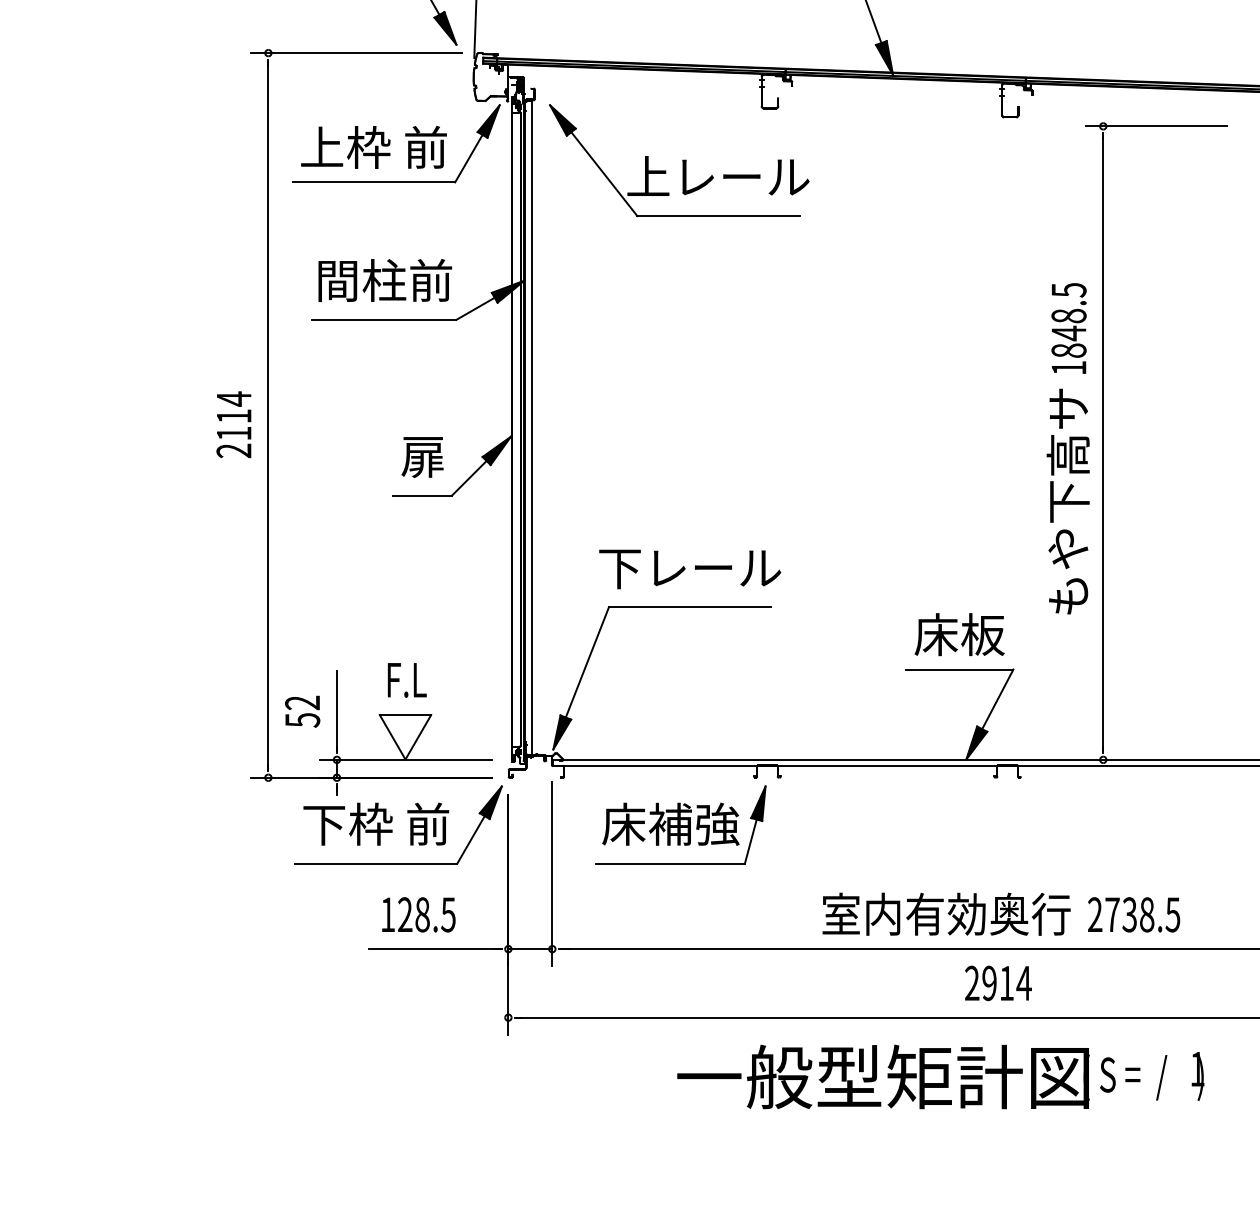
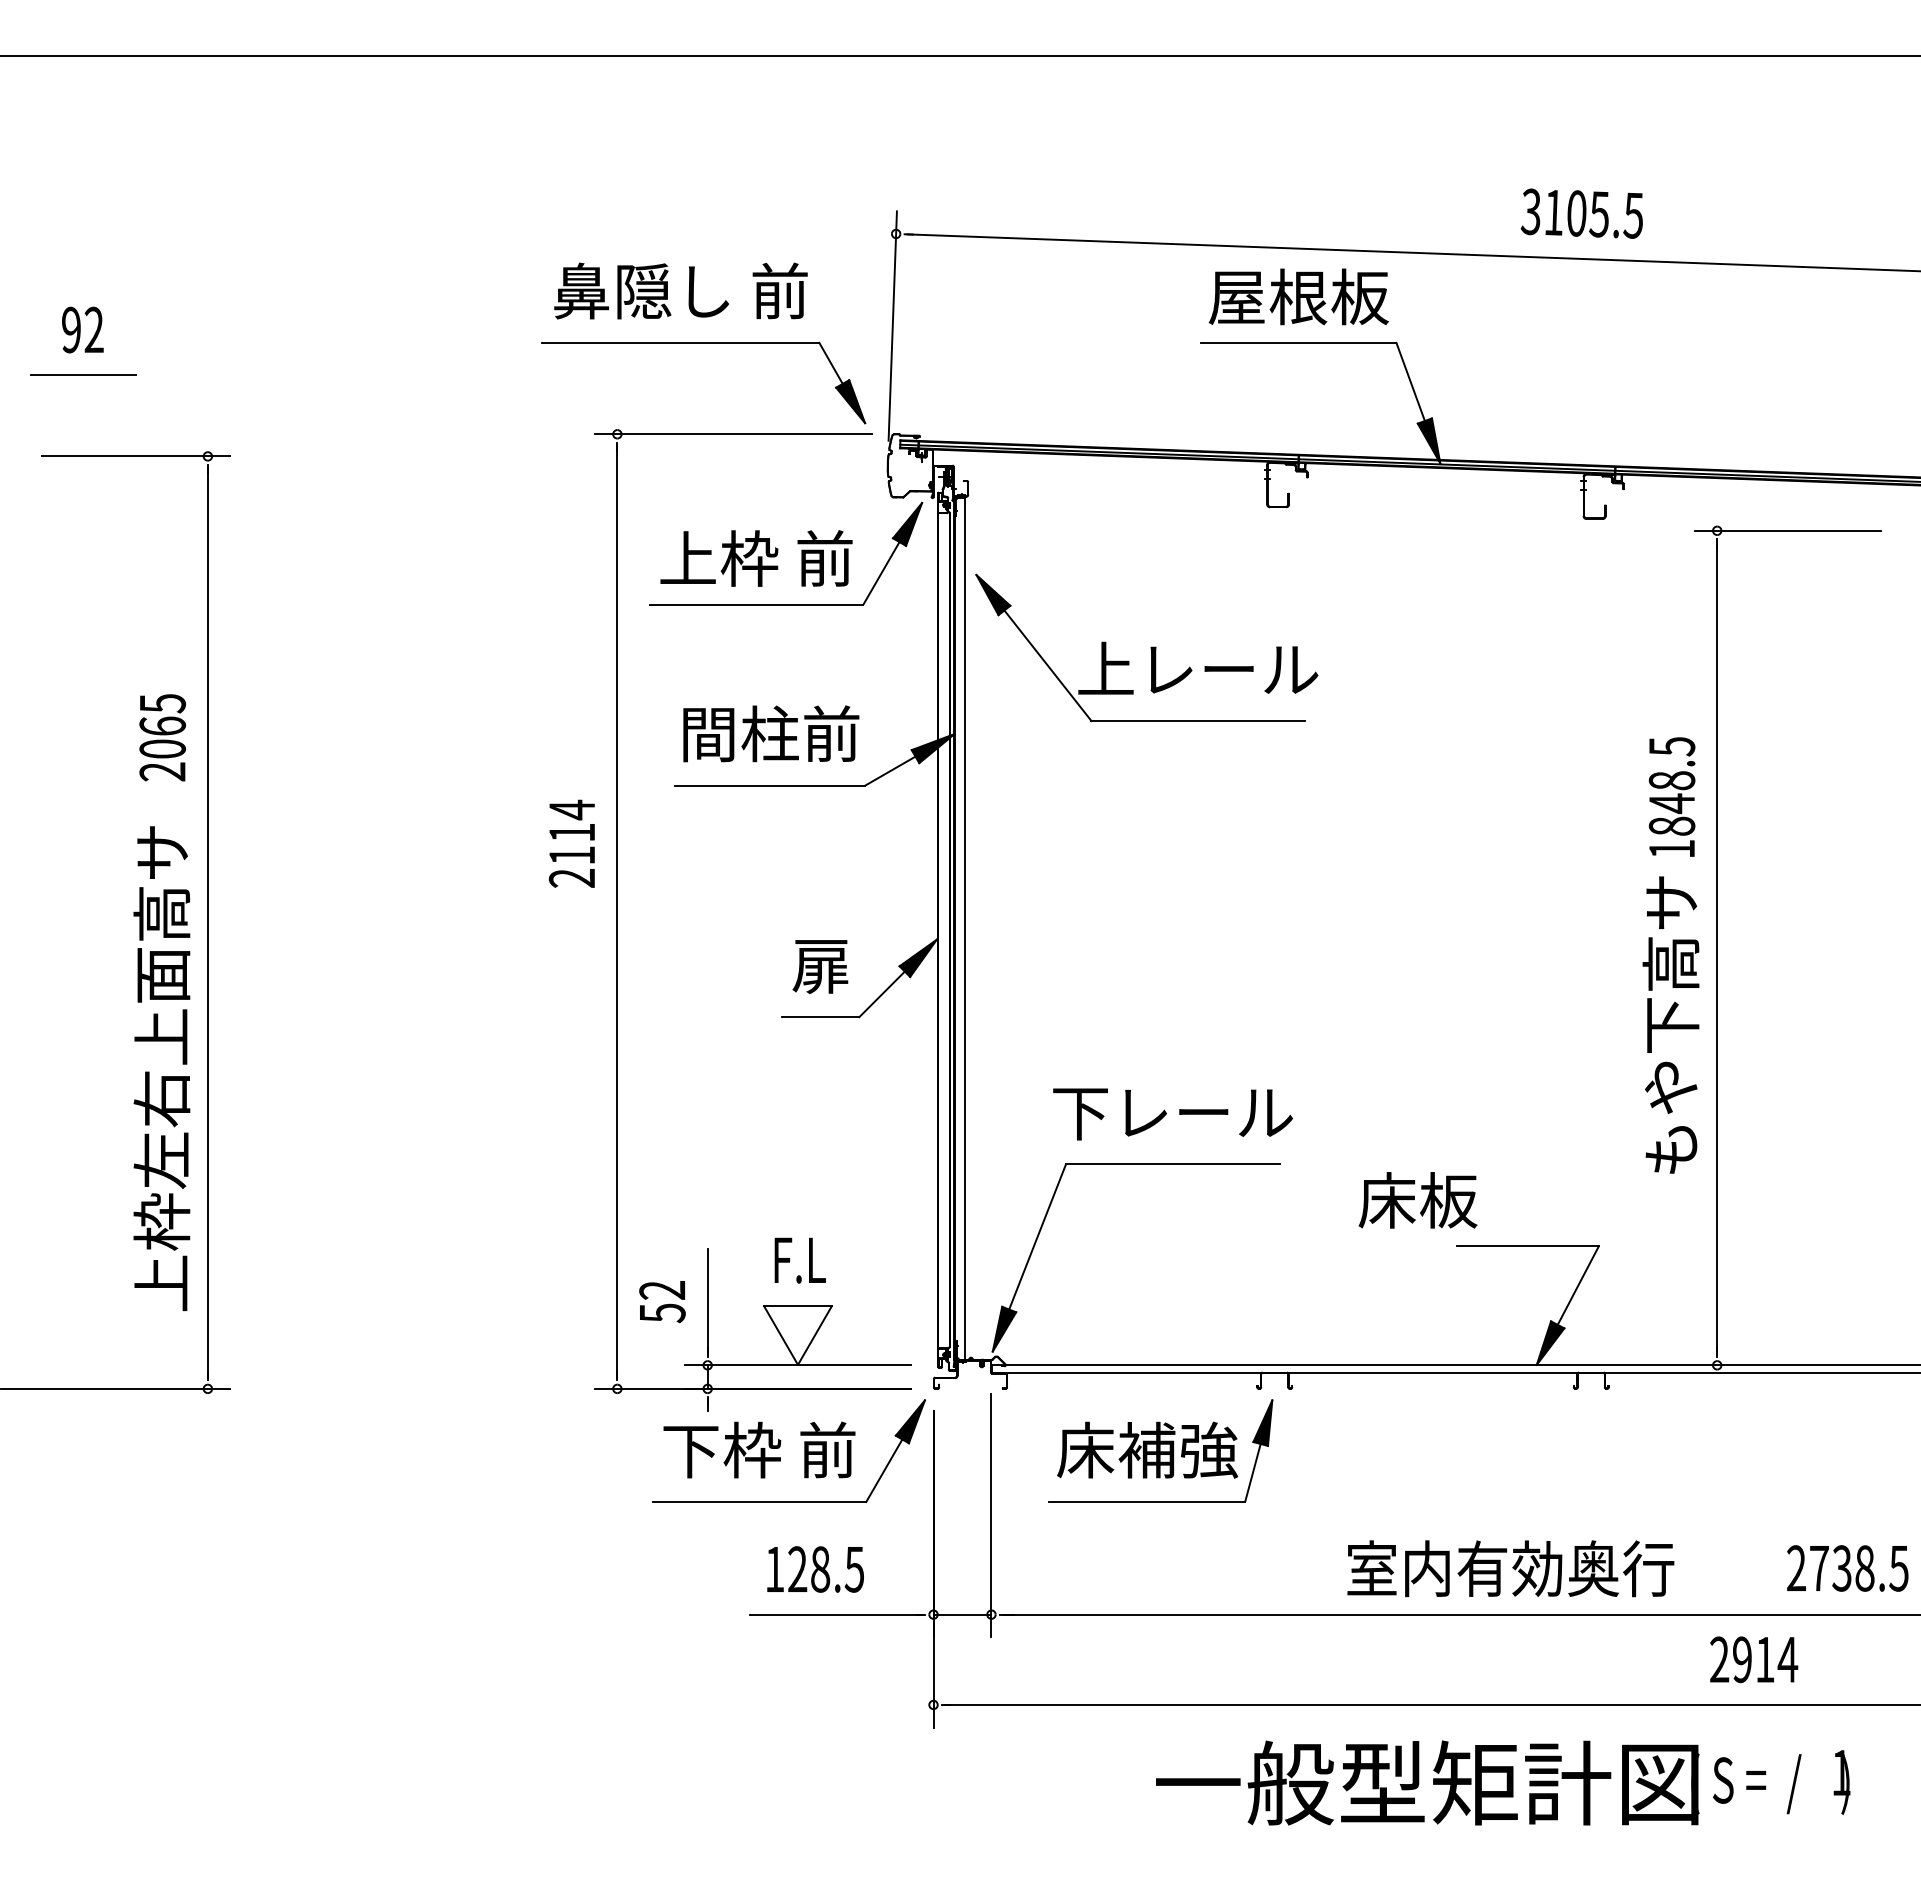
part: (679, 160) -> (1146, 647), moved
text: (233, 424) -> (571, 843), moved
text: (959, 634) -> (1417, 1200), moved
text: (1133, 914) -> (1847, 1568), moved
text: (998, 983) -> (1754, 1659), moved

